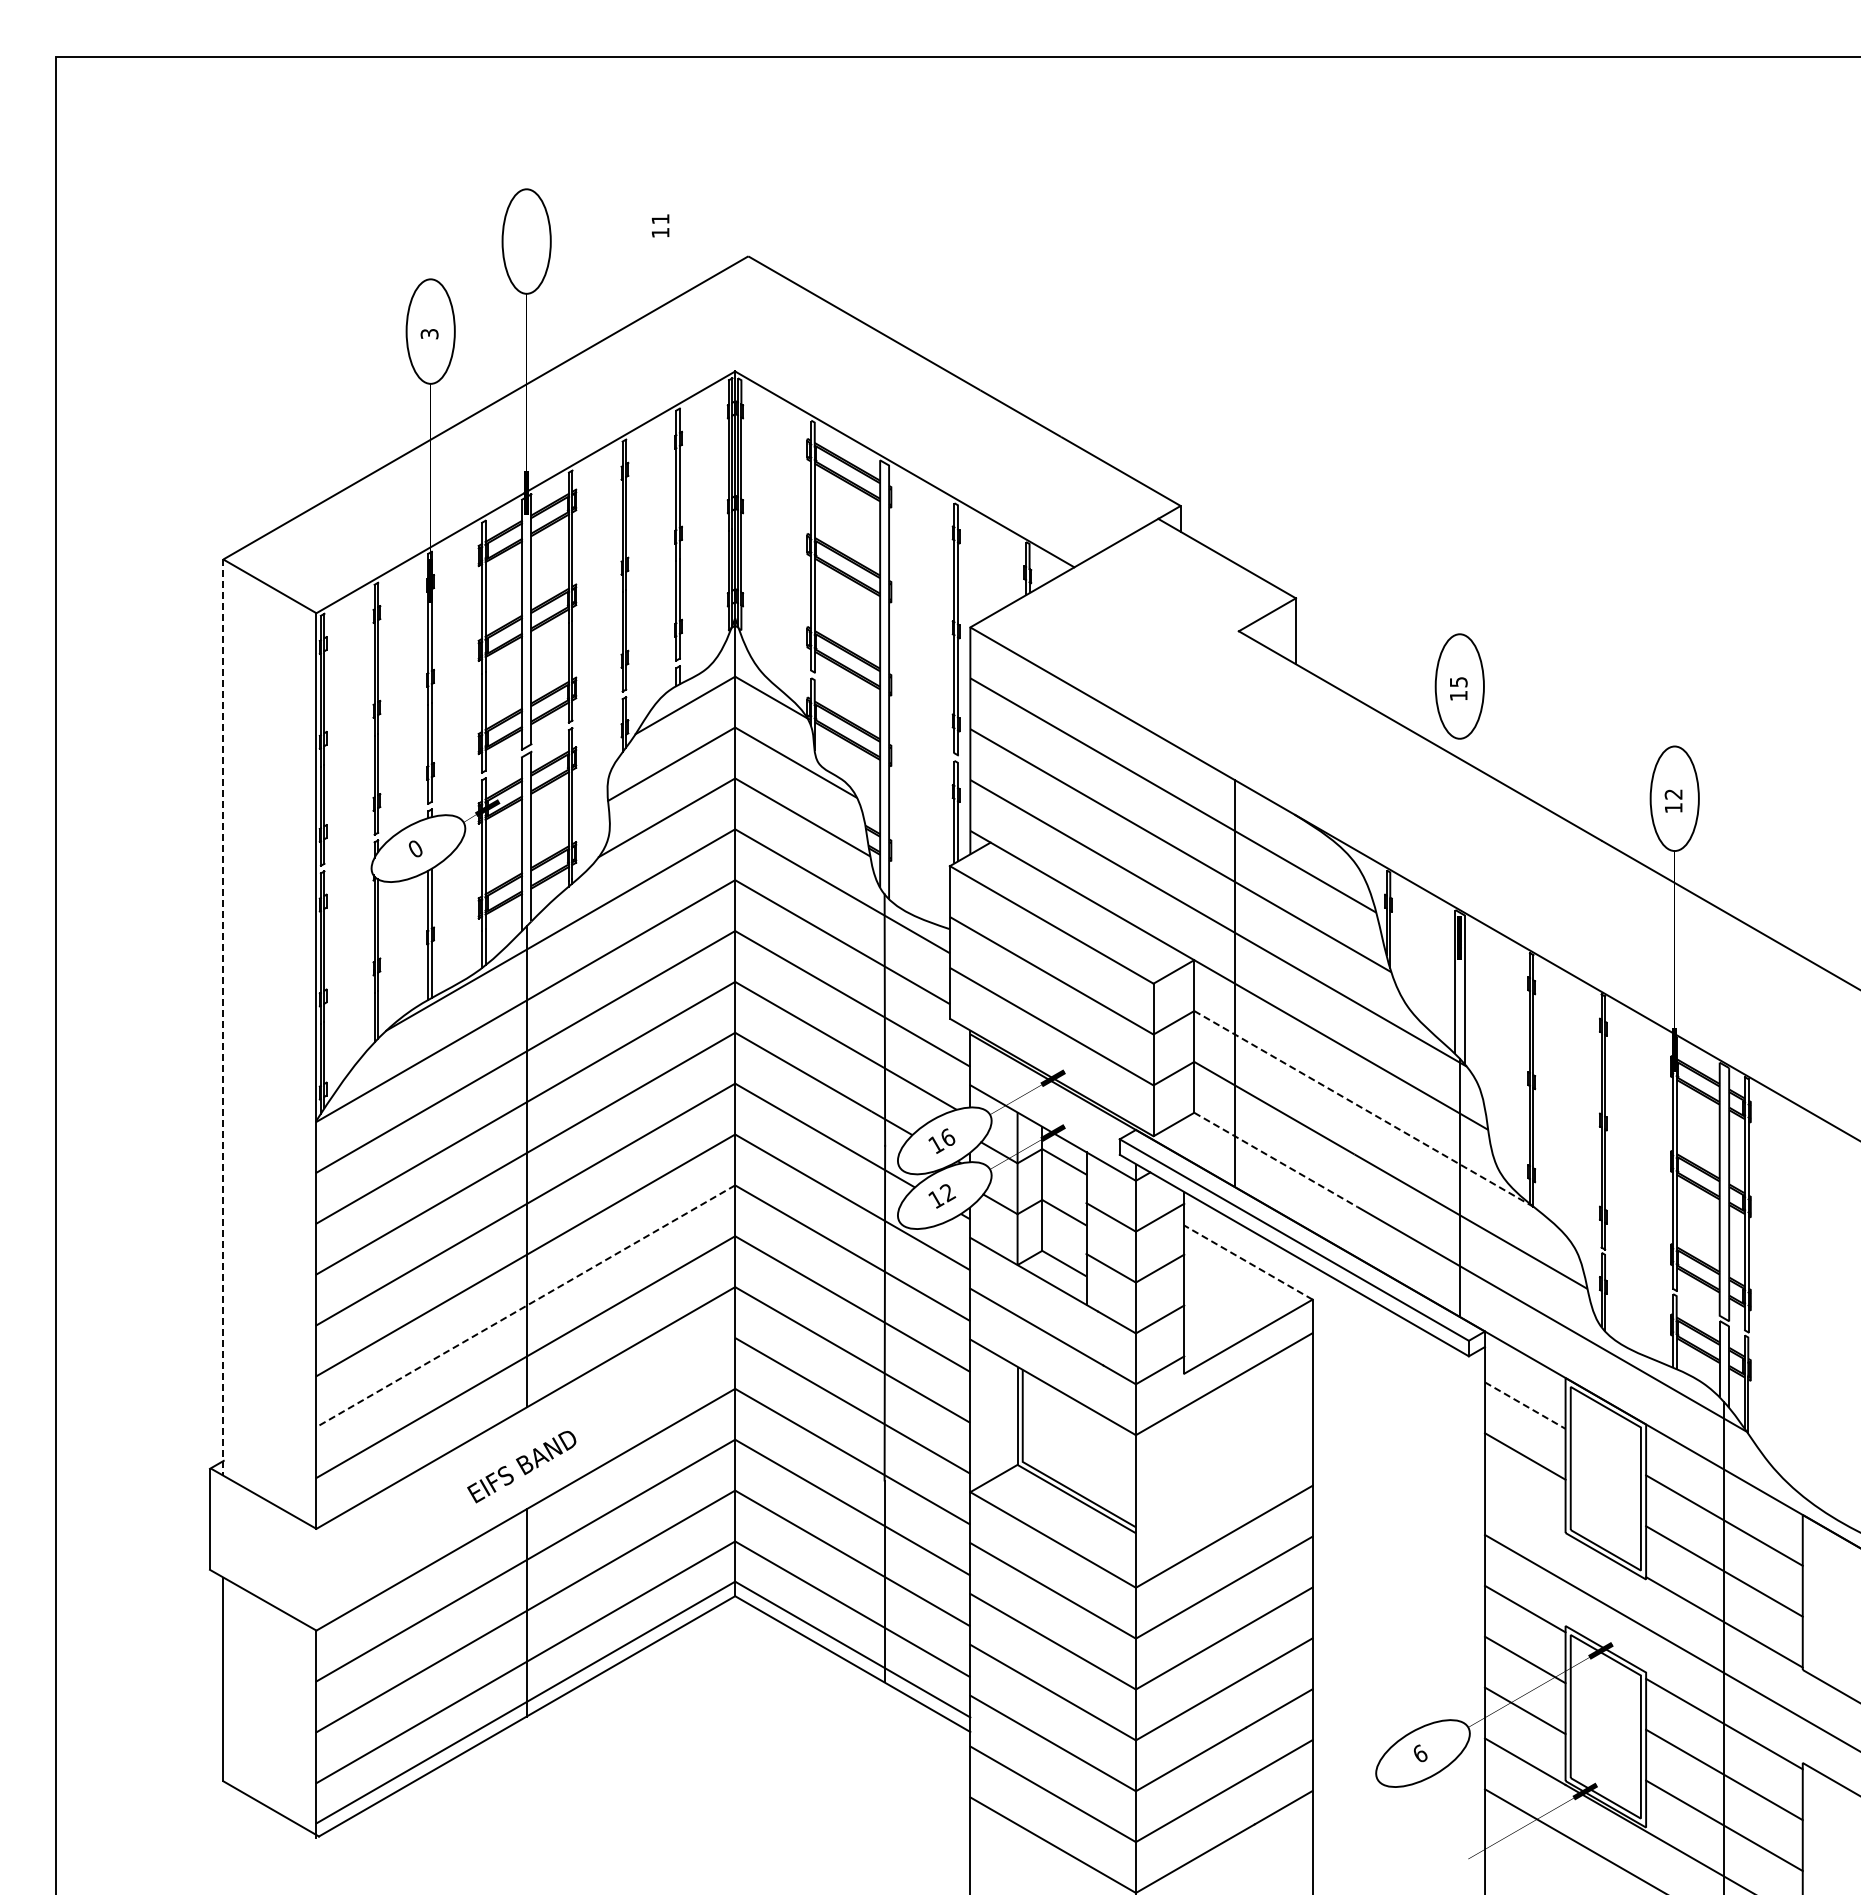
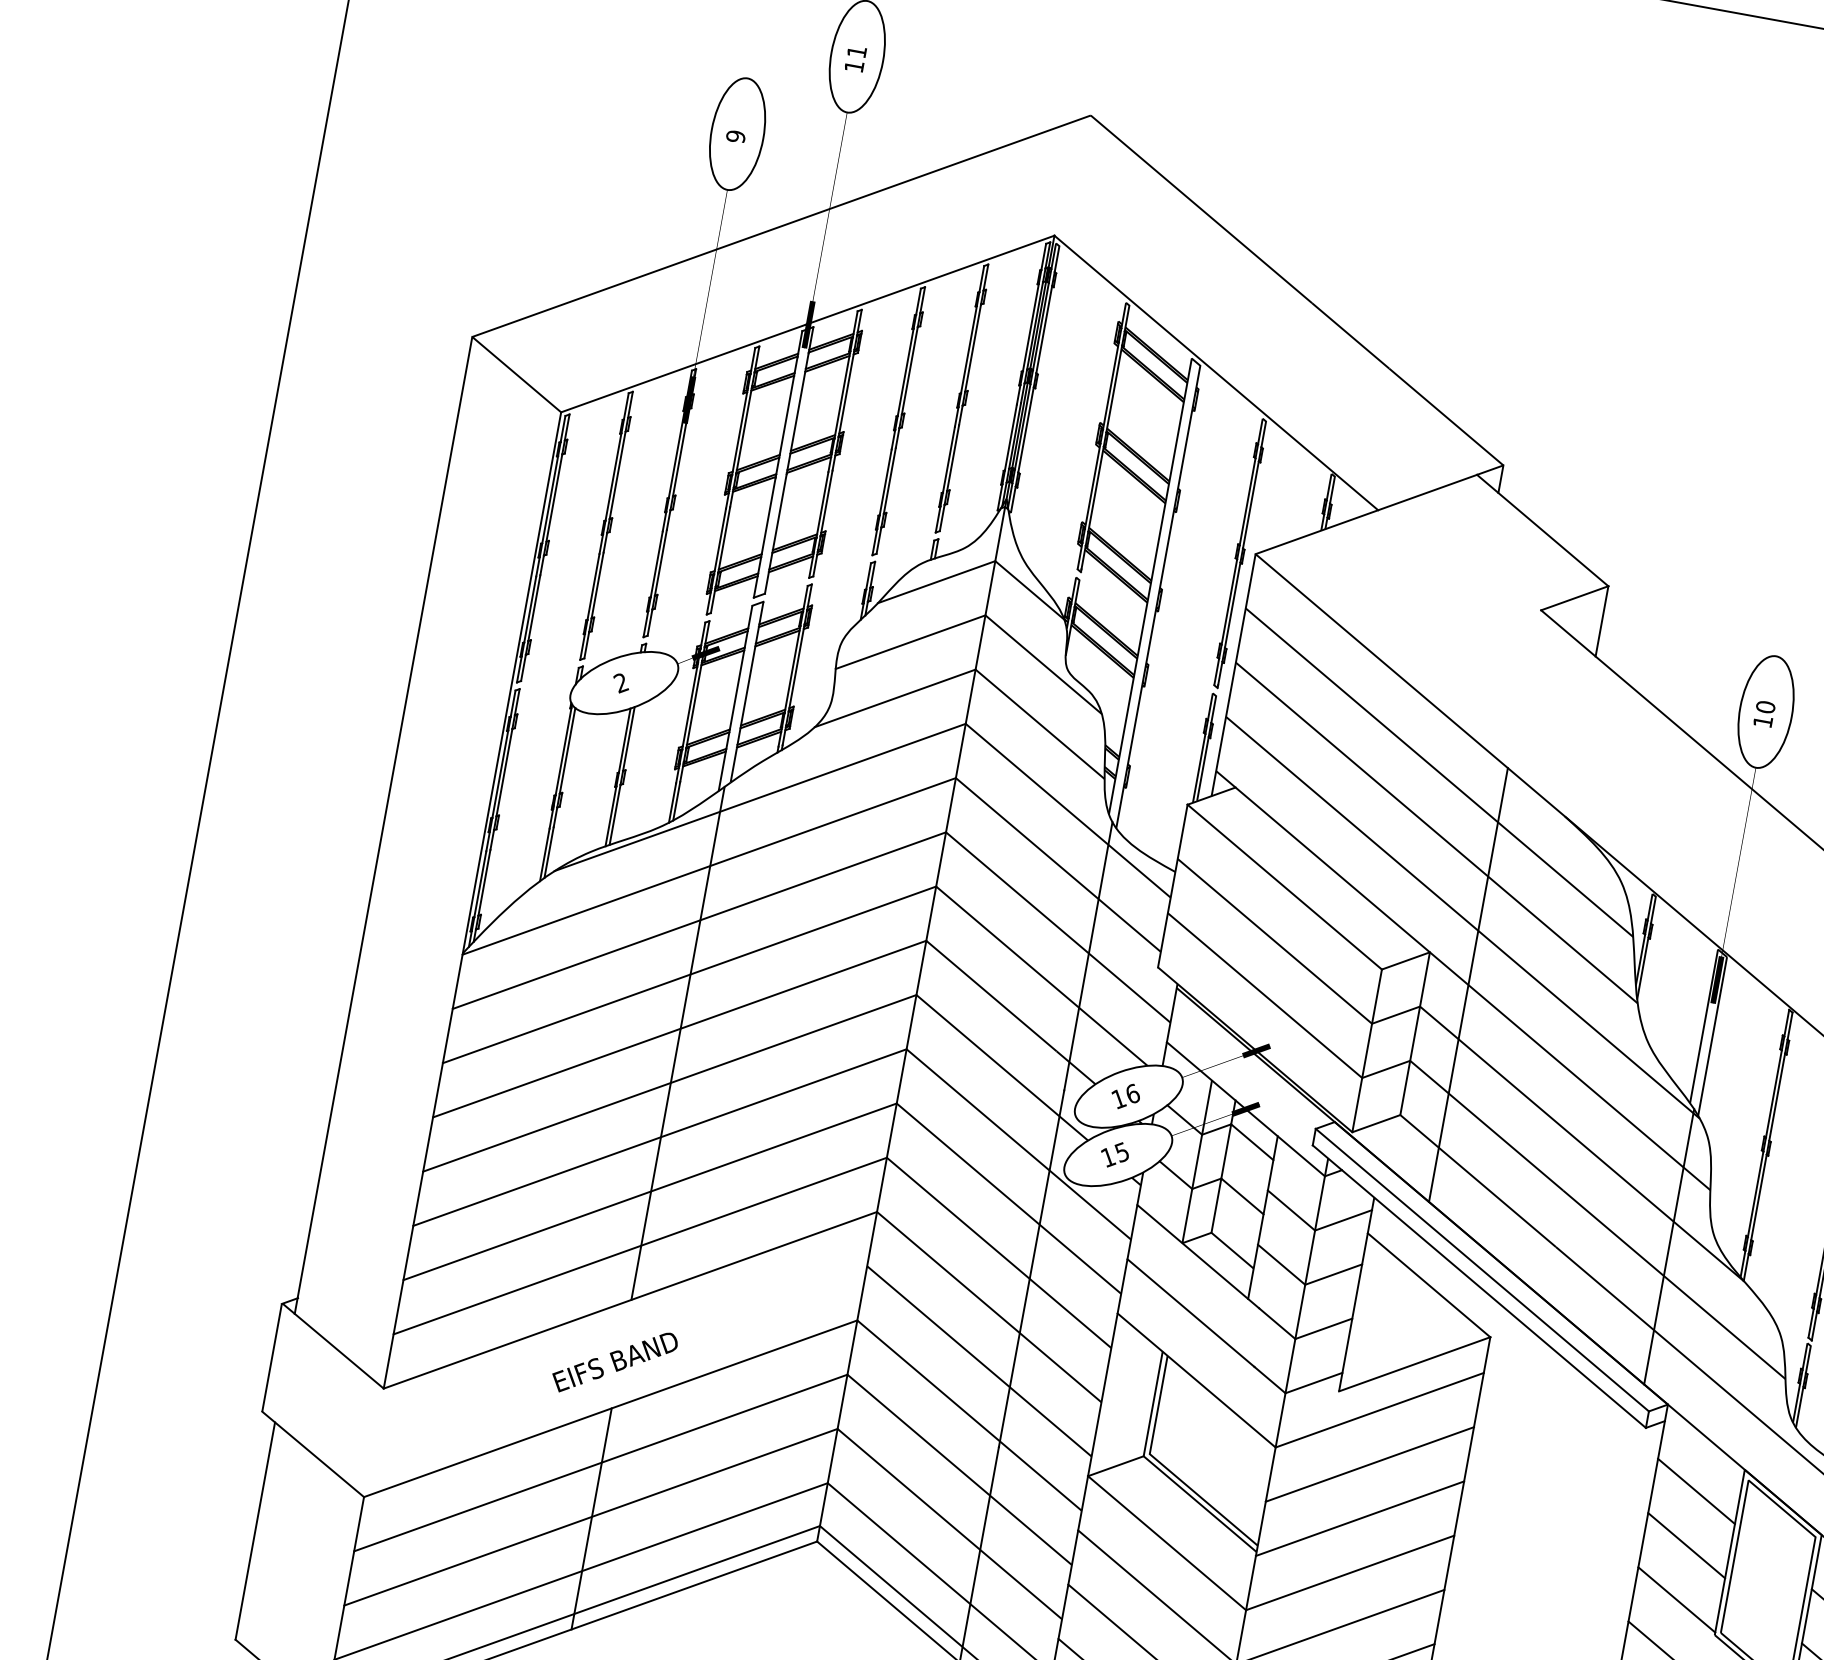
text: (660, 225) -> (855, 58), moved
text: (429, 333) -> (735, 135), 3 -> 9
text: (1458, 681) -> (1765, 706), 15 -> 10
text: (415, 849) -> (620, 683), 0 -> 2
line: (223, 1018) -> (383, 826), dashed -> solid
line: (1364, 1109) -> (1582, 1144), dashed -> solid
line: (1276, 1160) -> (1478, 1181), dashed -> solid
text: (947, 1192) -> (1121, 1152), 12 -> 15
line: (1248, 1262) -> (1429, 1285), dashed -> solid
line: (525, 1306) -> (649, 1192), dashed -> solid
line: (1525, 1405) -> (1696, 1491), dashed -> solid
line: (1223, 1435) -> (1368, 1464), added
line: (1223, 1485) -> (1359, 1518), added
line: (1525, 1507) -> (1677, 1600), added

